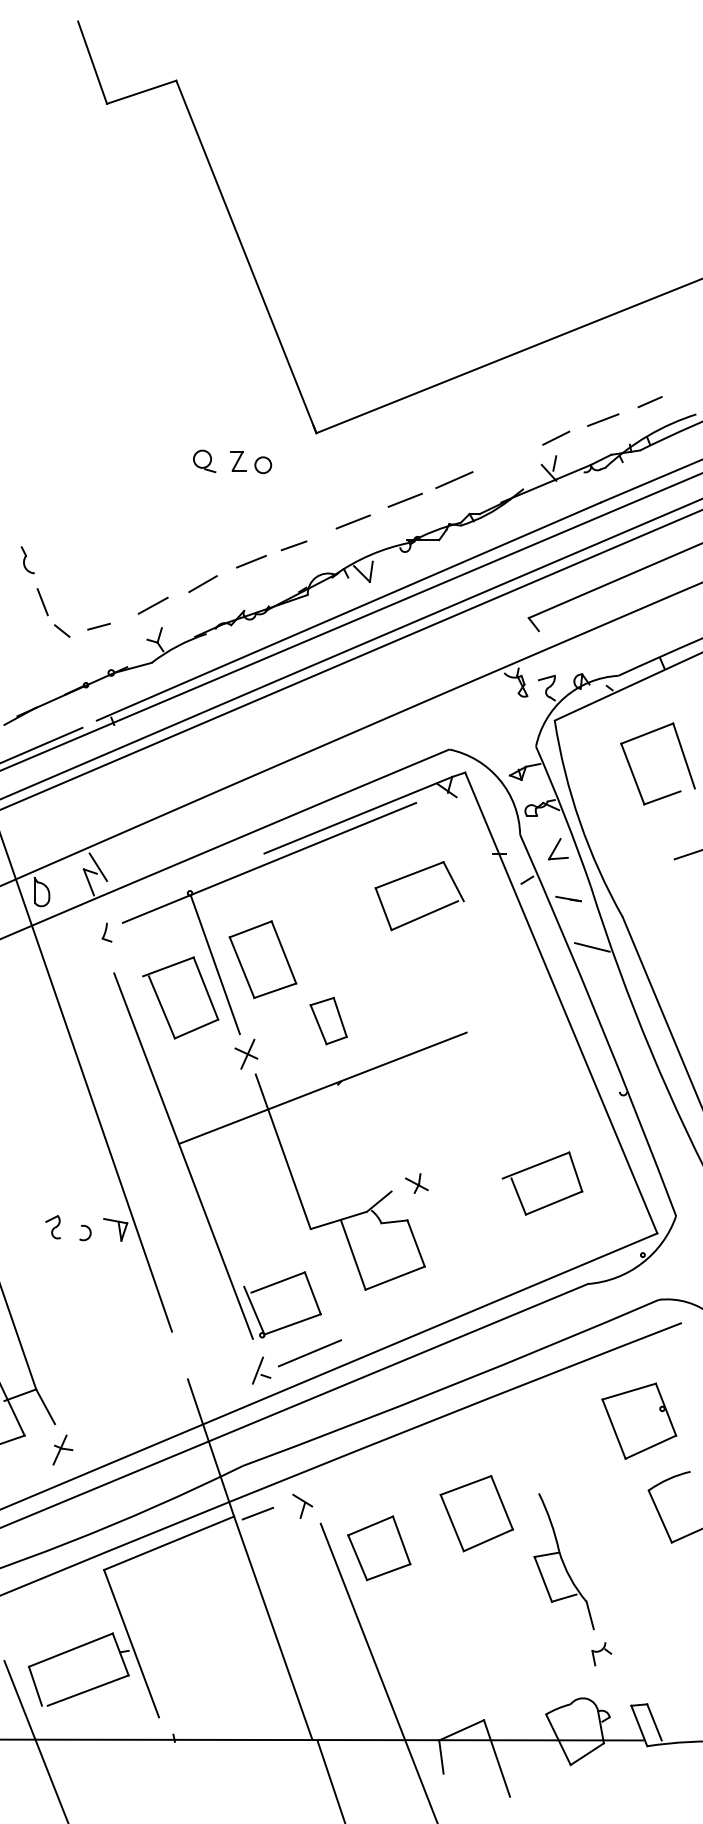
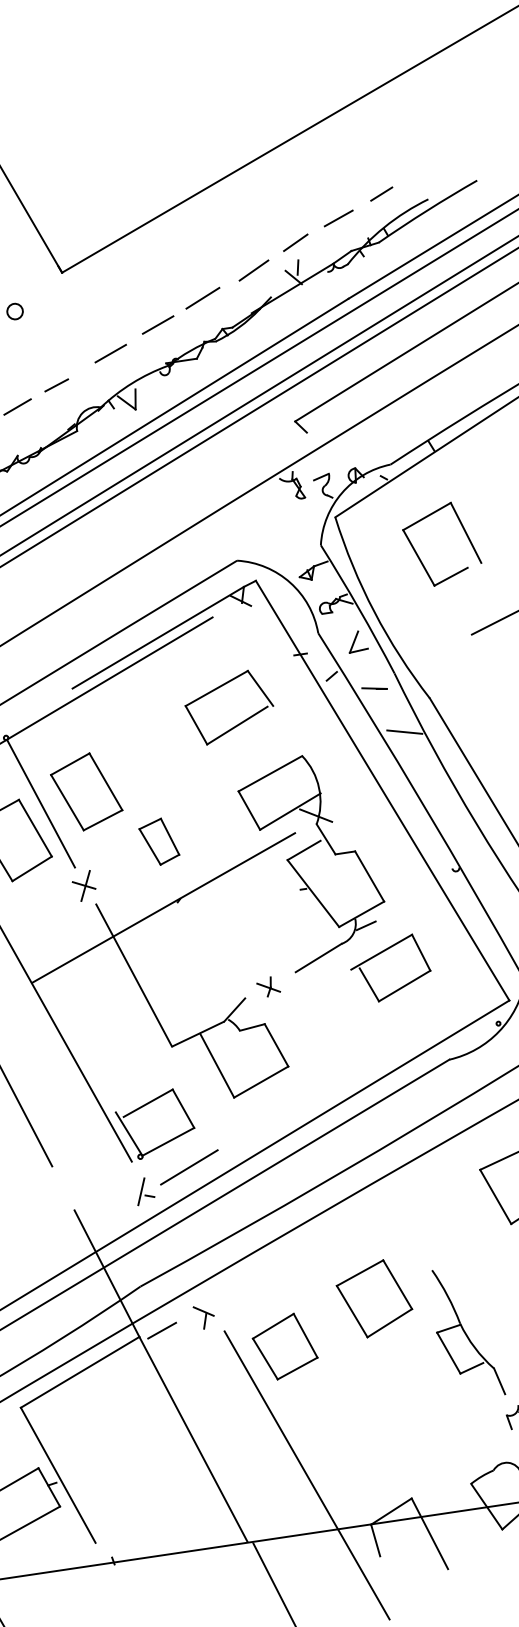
line: (509, 459) -> (253, 270), added
part: (476, 1051) -> (307, 850), added

